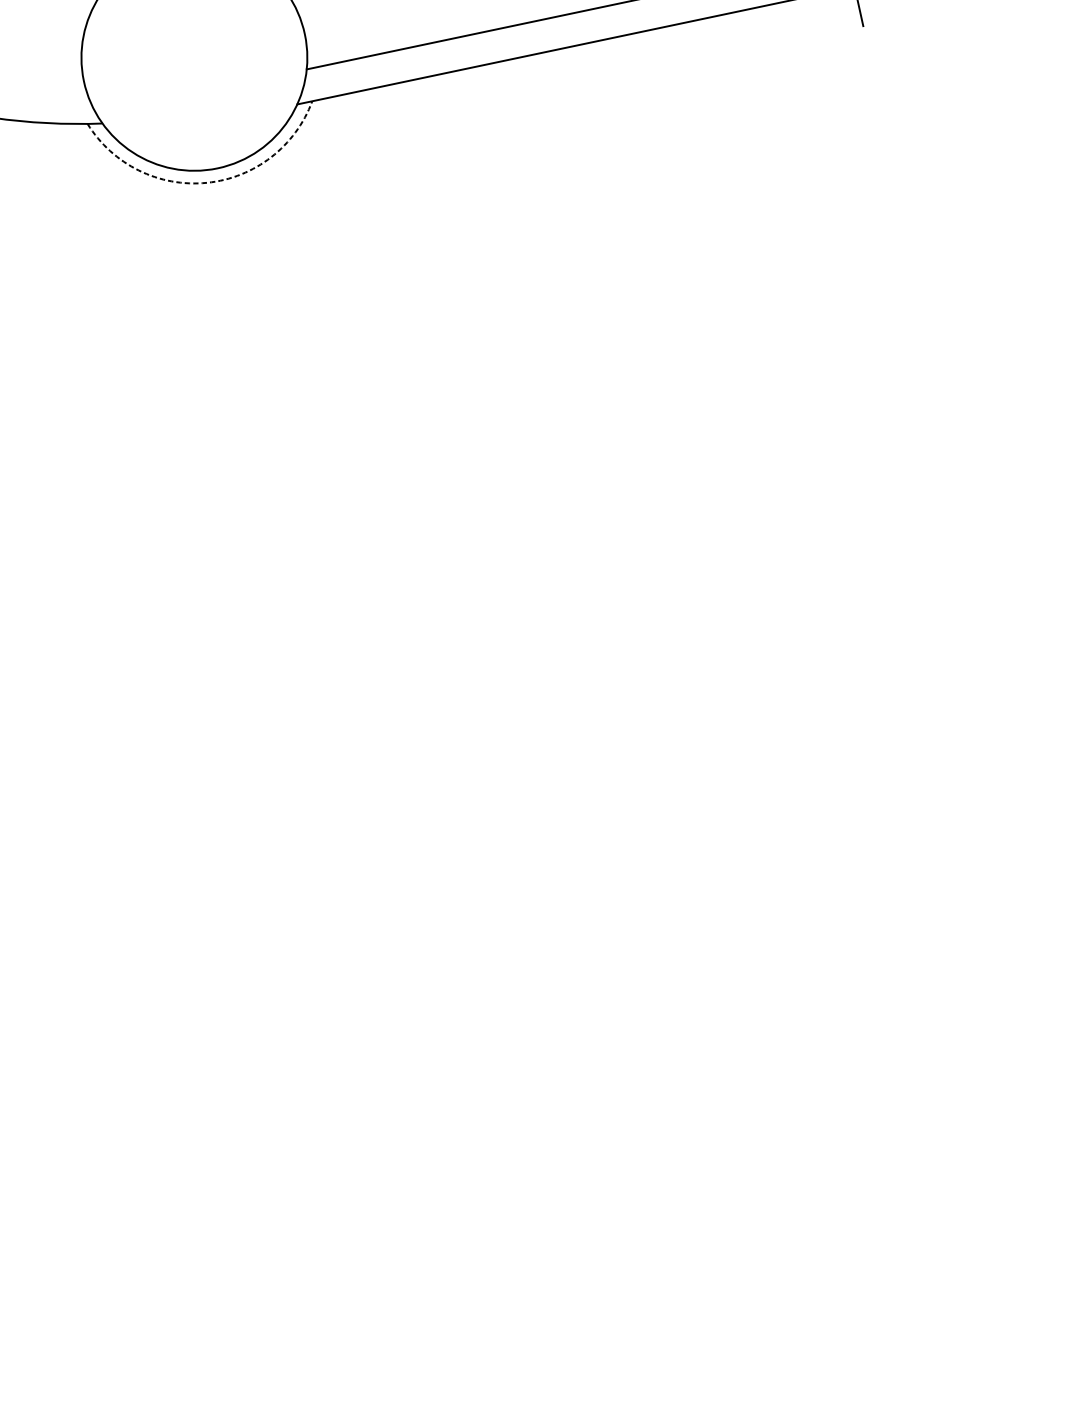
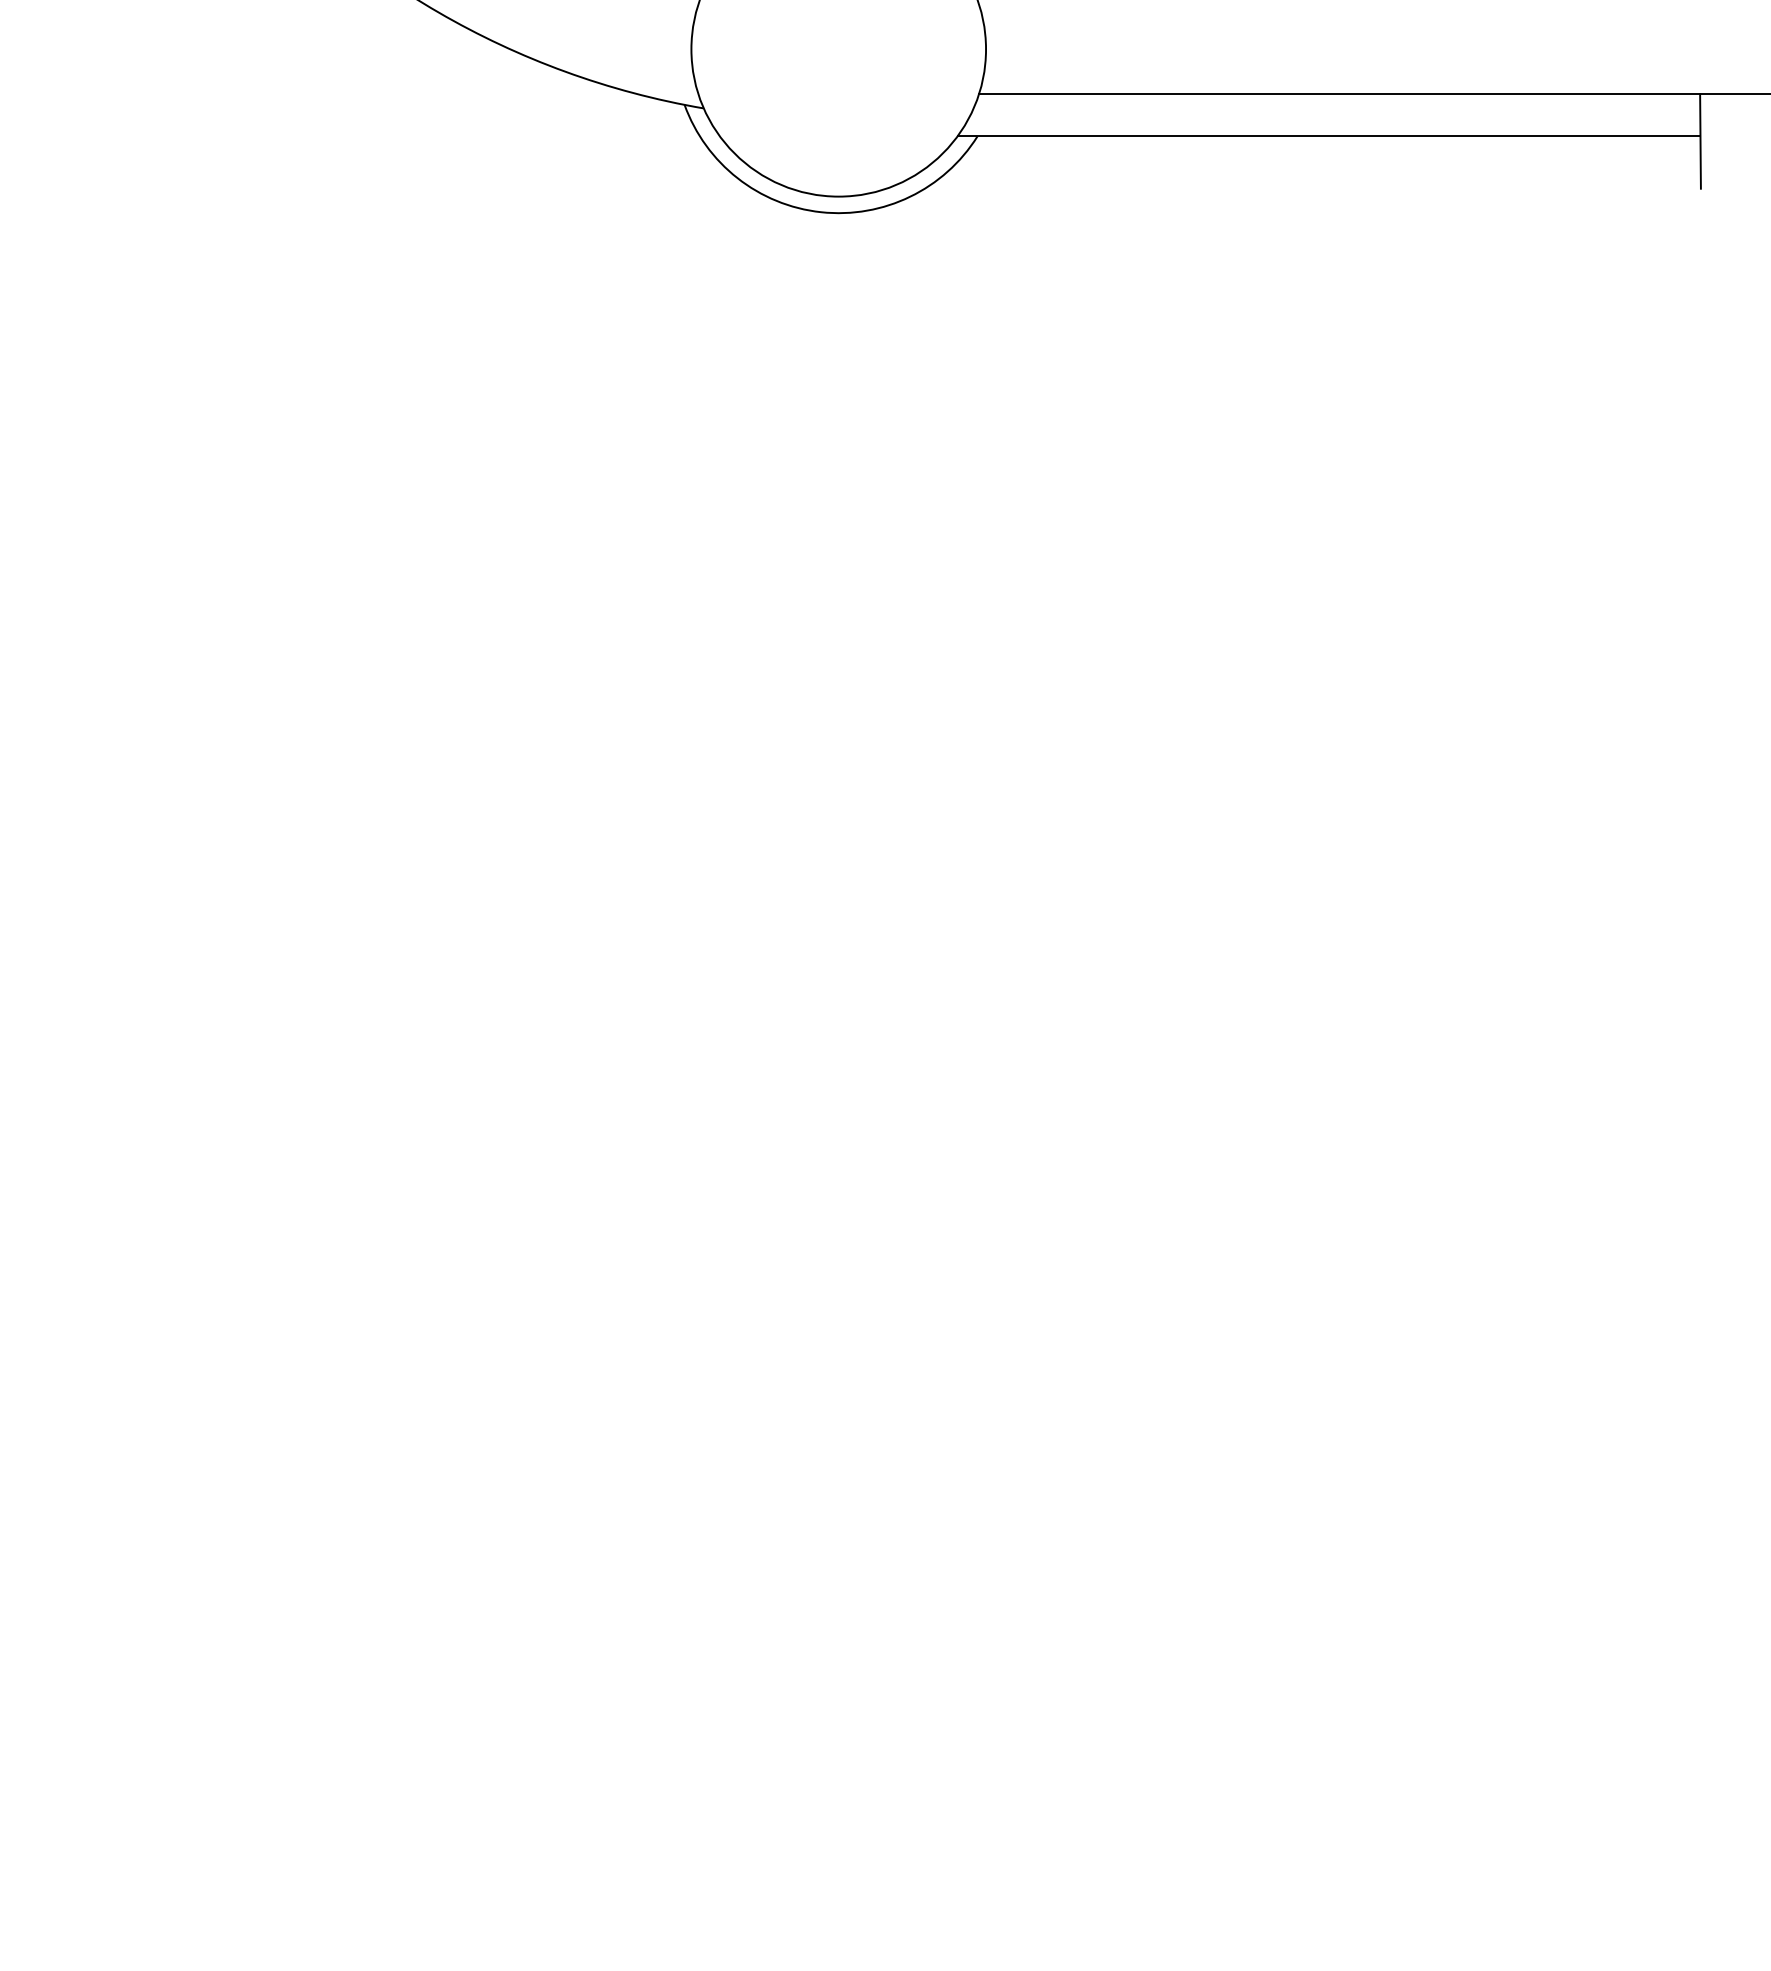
arc: (207, 182) -> (821, 212), dashed -> solid

